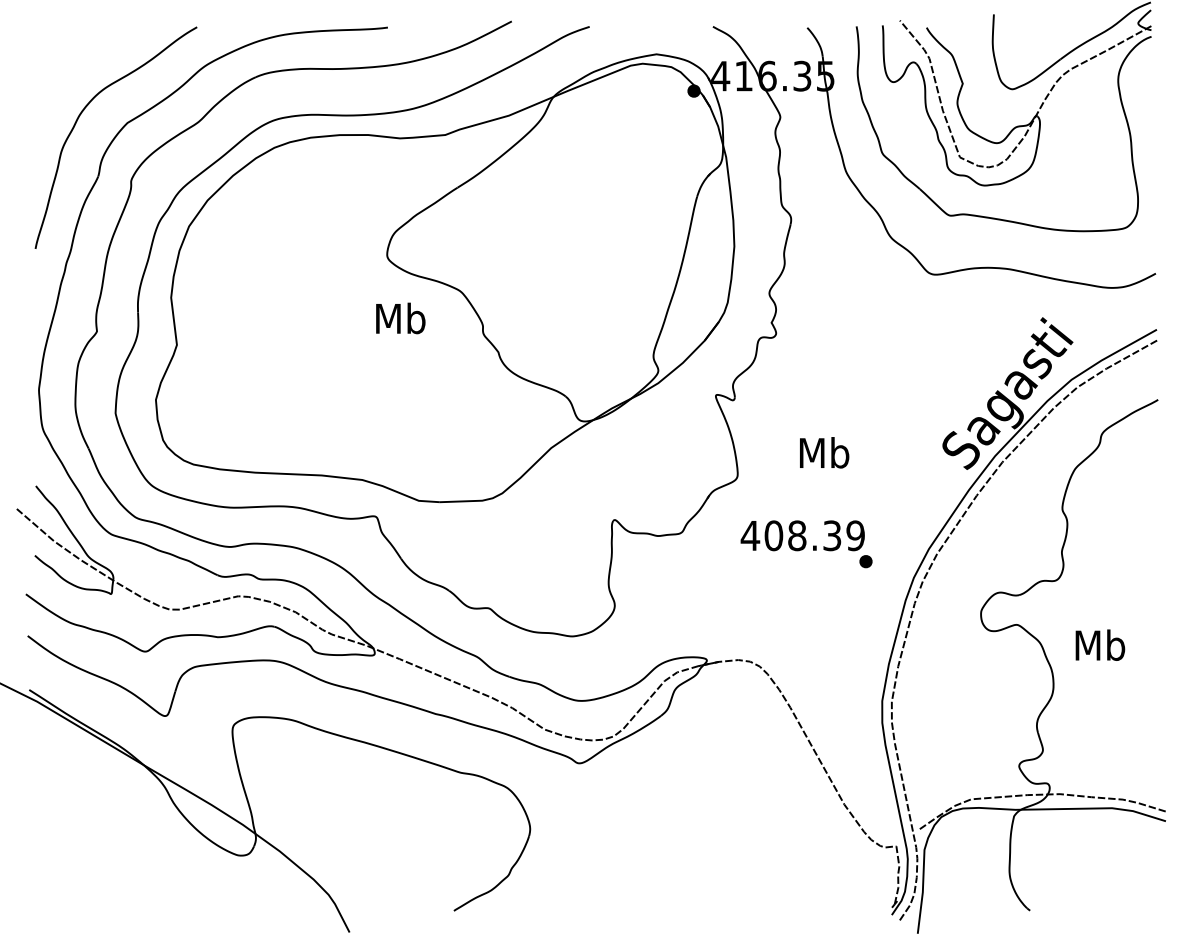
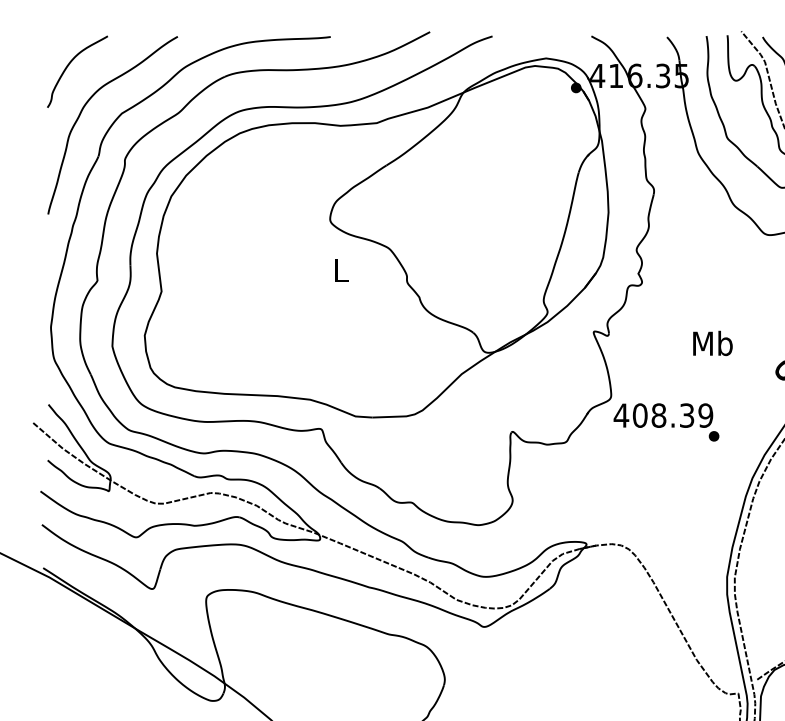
curve: (61, 63) -> (69, 65), added
text: (400, 318) -> (340, 270), Mb -> L
text: (824, 452) -> (712, 343), moved
text: (806, 544) -> (666, 422), moved

